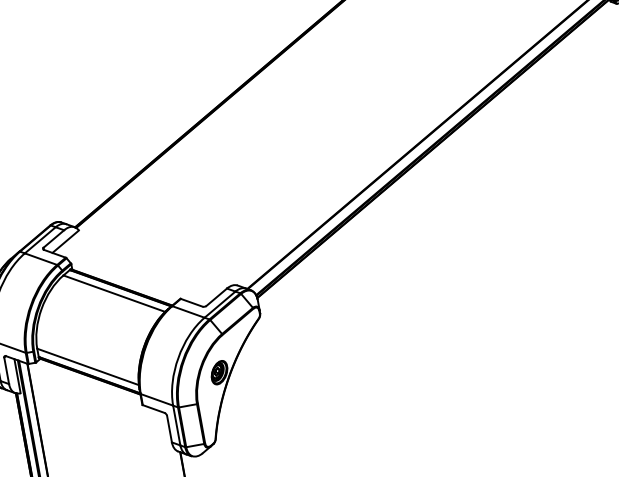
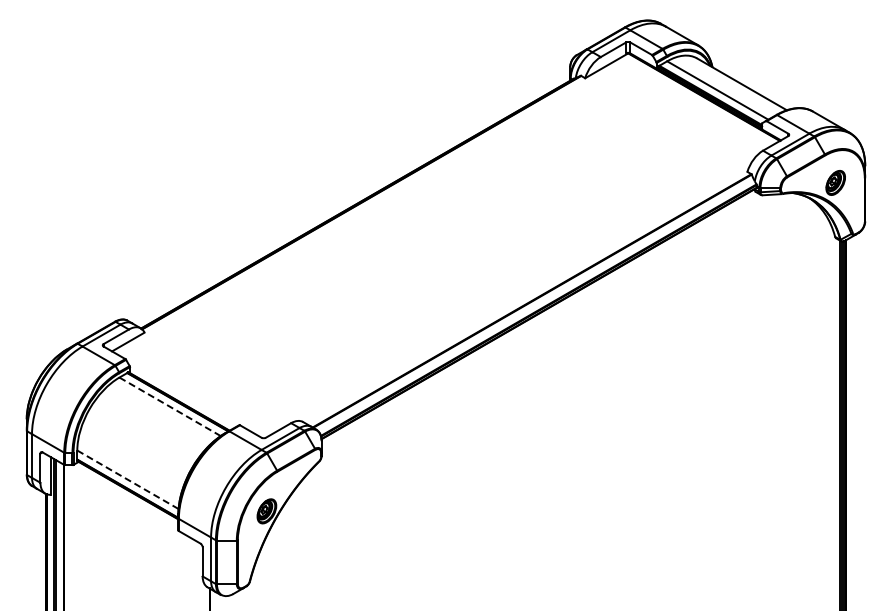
line: (113, 293) -> (169, 406), solid -> dashed
line: (88, 367) -> (128, 480), solid -> dashed

